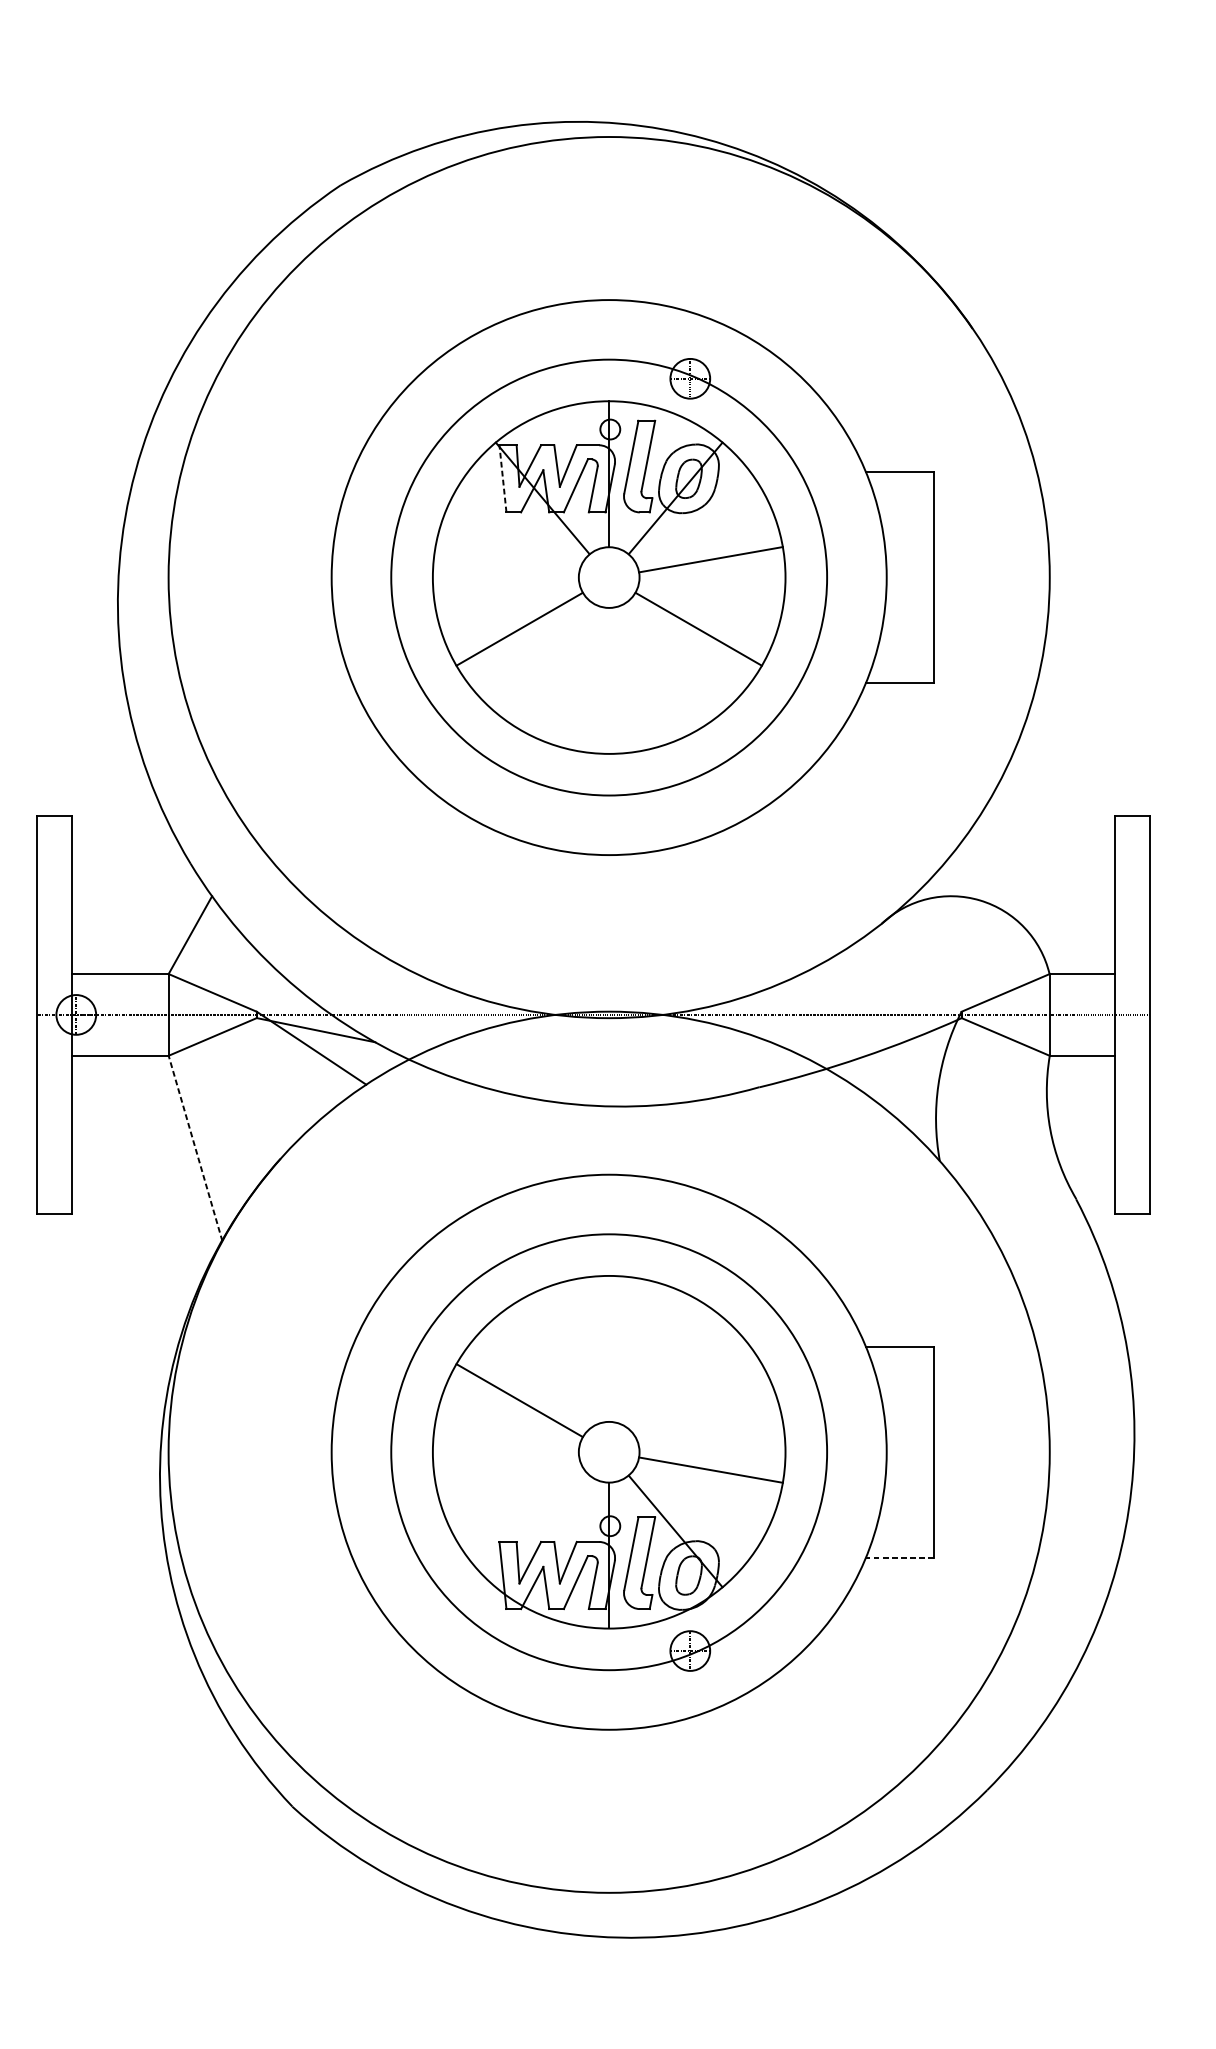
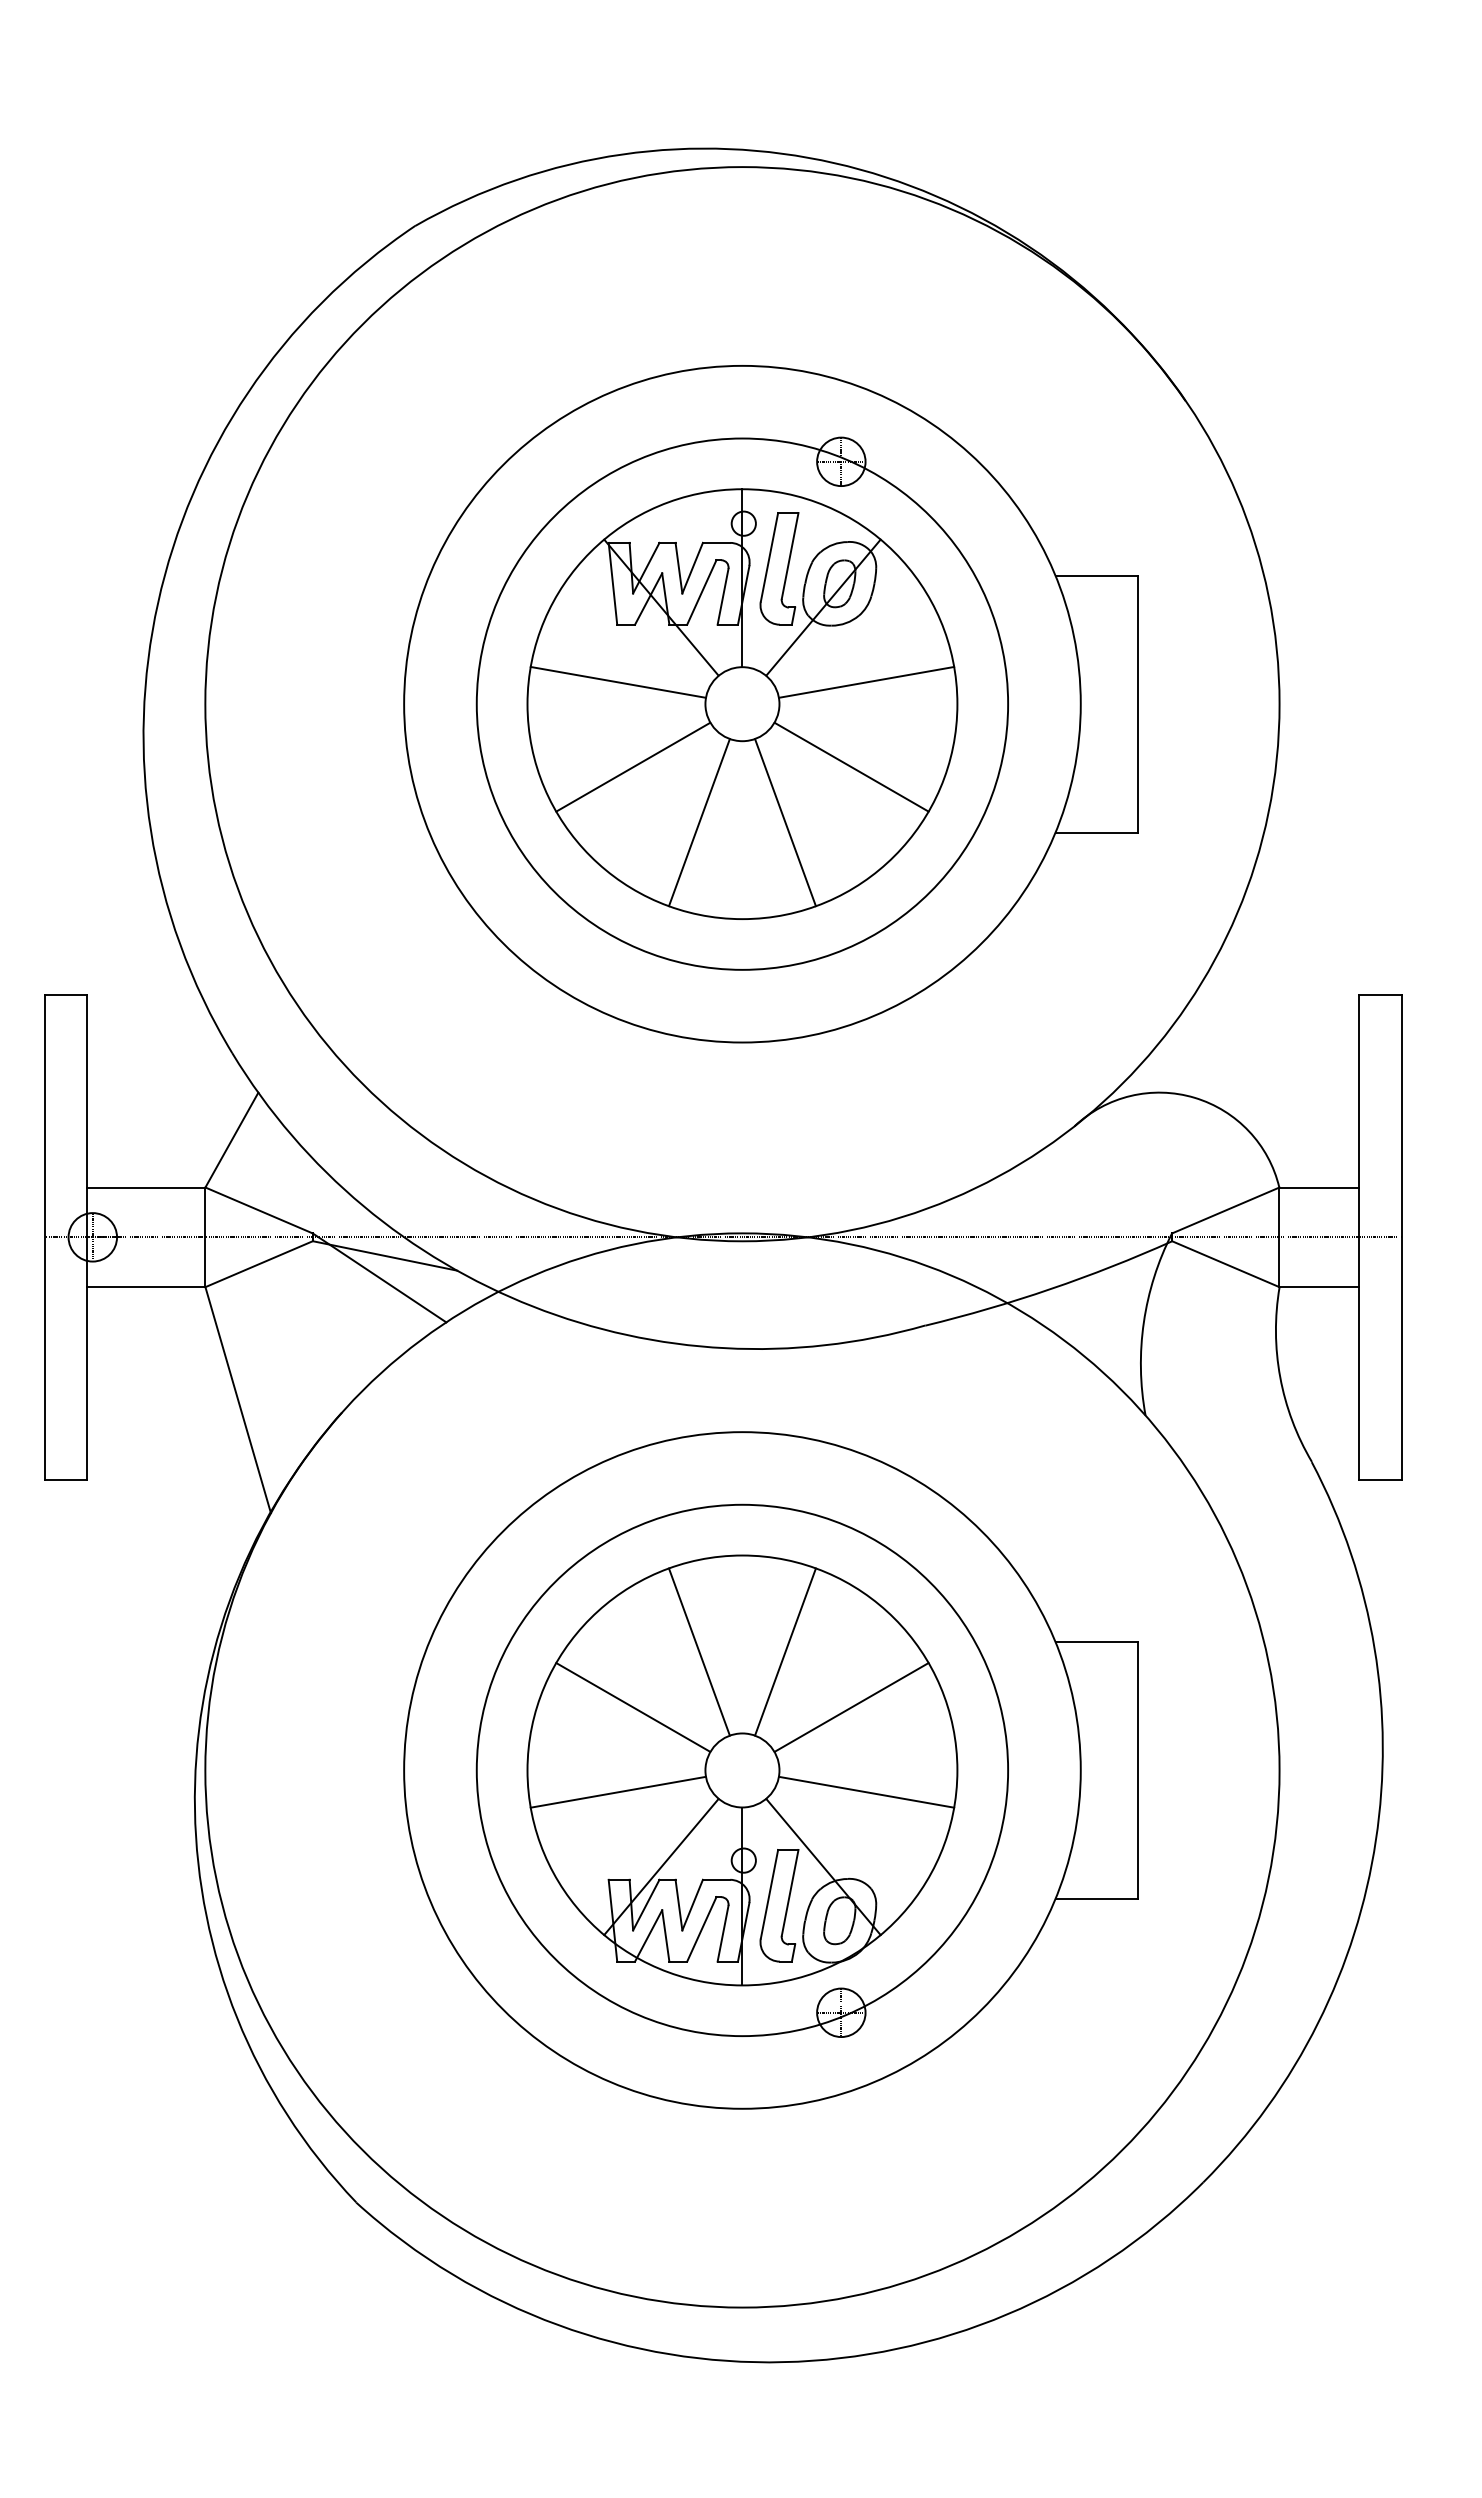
line: (502, 478) -> (612, 583), dashed -> solid
line: (506, 558) -> (617, 681), added
line: (573, 674) -> (698, 822), added
line: (644, 674) -> (785, 822), added
line: (195, 1148) -> (238, 1400), dashed -> solid
line: (573, 1354) -> (698, 1651), added
line: (644, 1354) -> (785, 1651), added
line: (698, 1400) -> (851, 1707), added
line: (506, 1469) -> (617, 1791), added
line: (542, 1531) -> (661, 1866), added
line: (899, 1557) -> (1096, 1898), dashed -> solid

